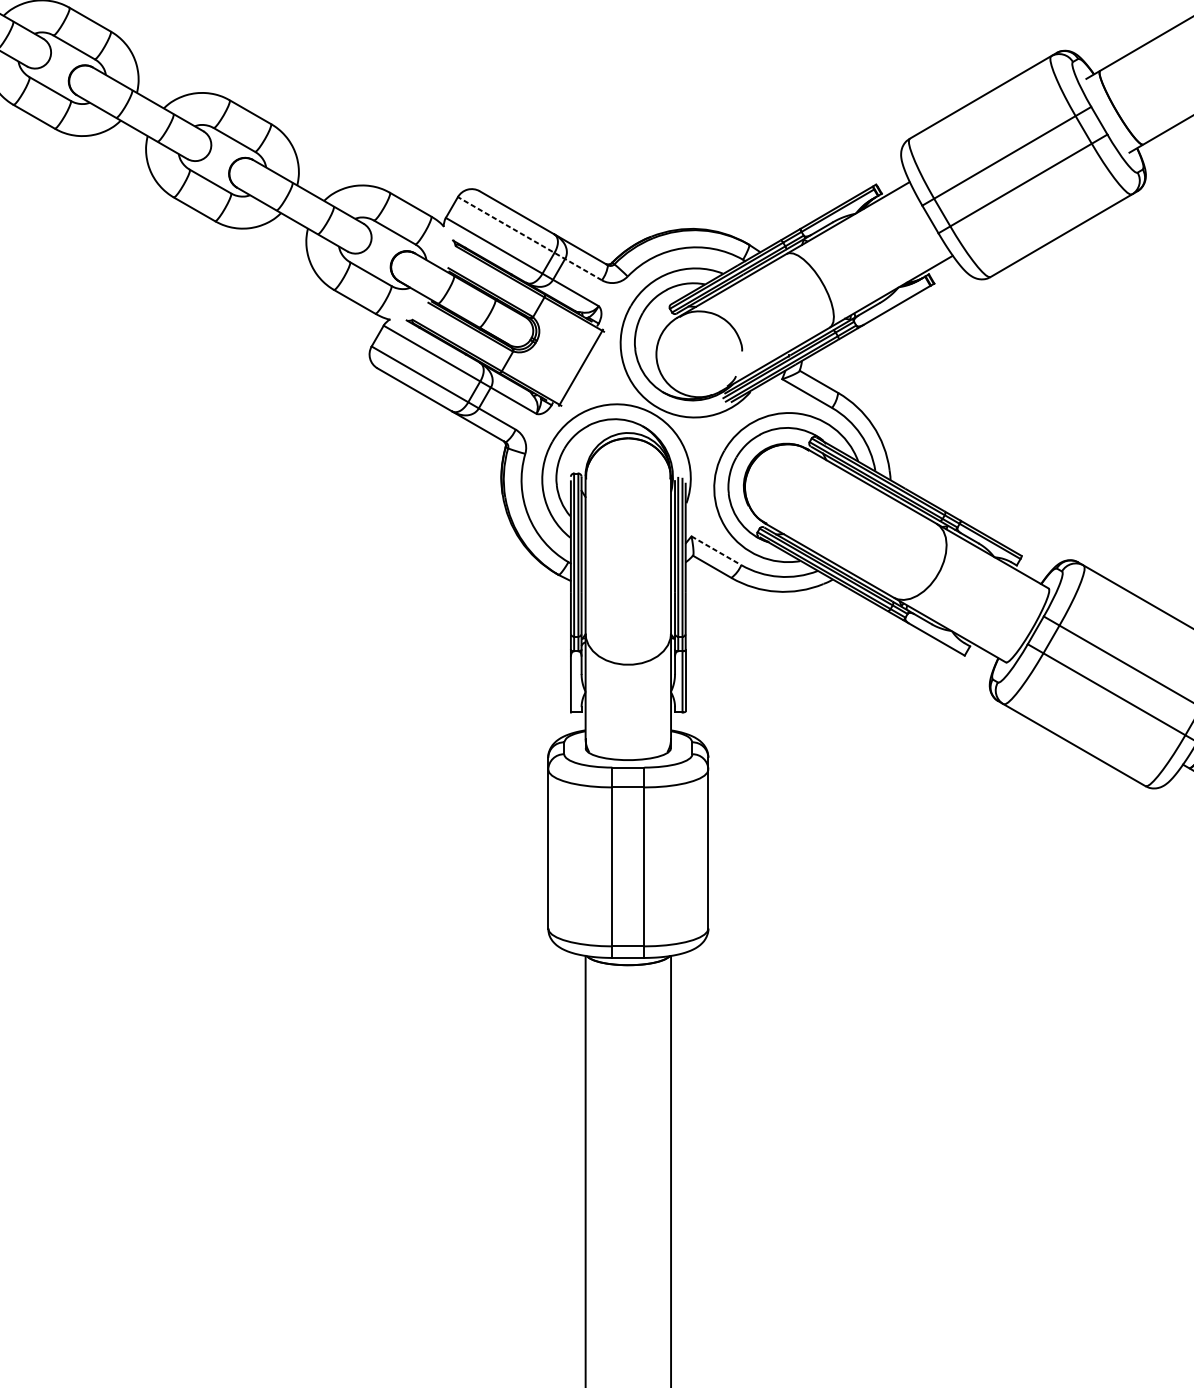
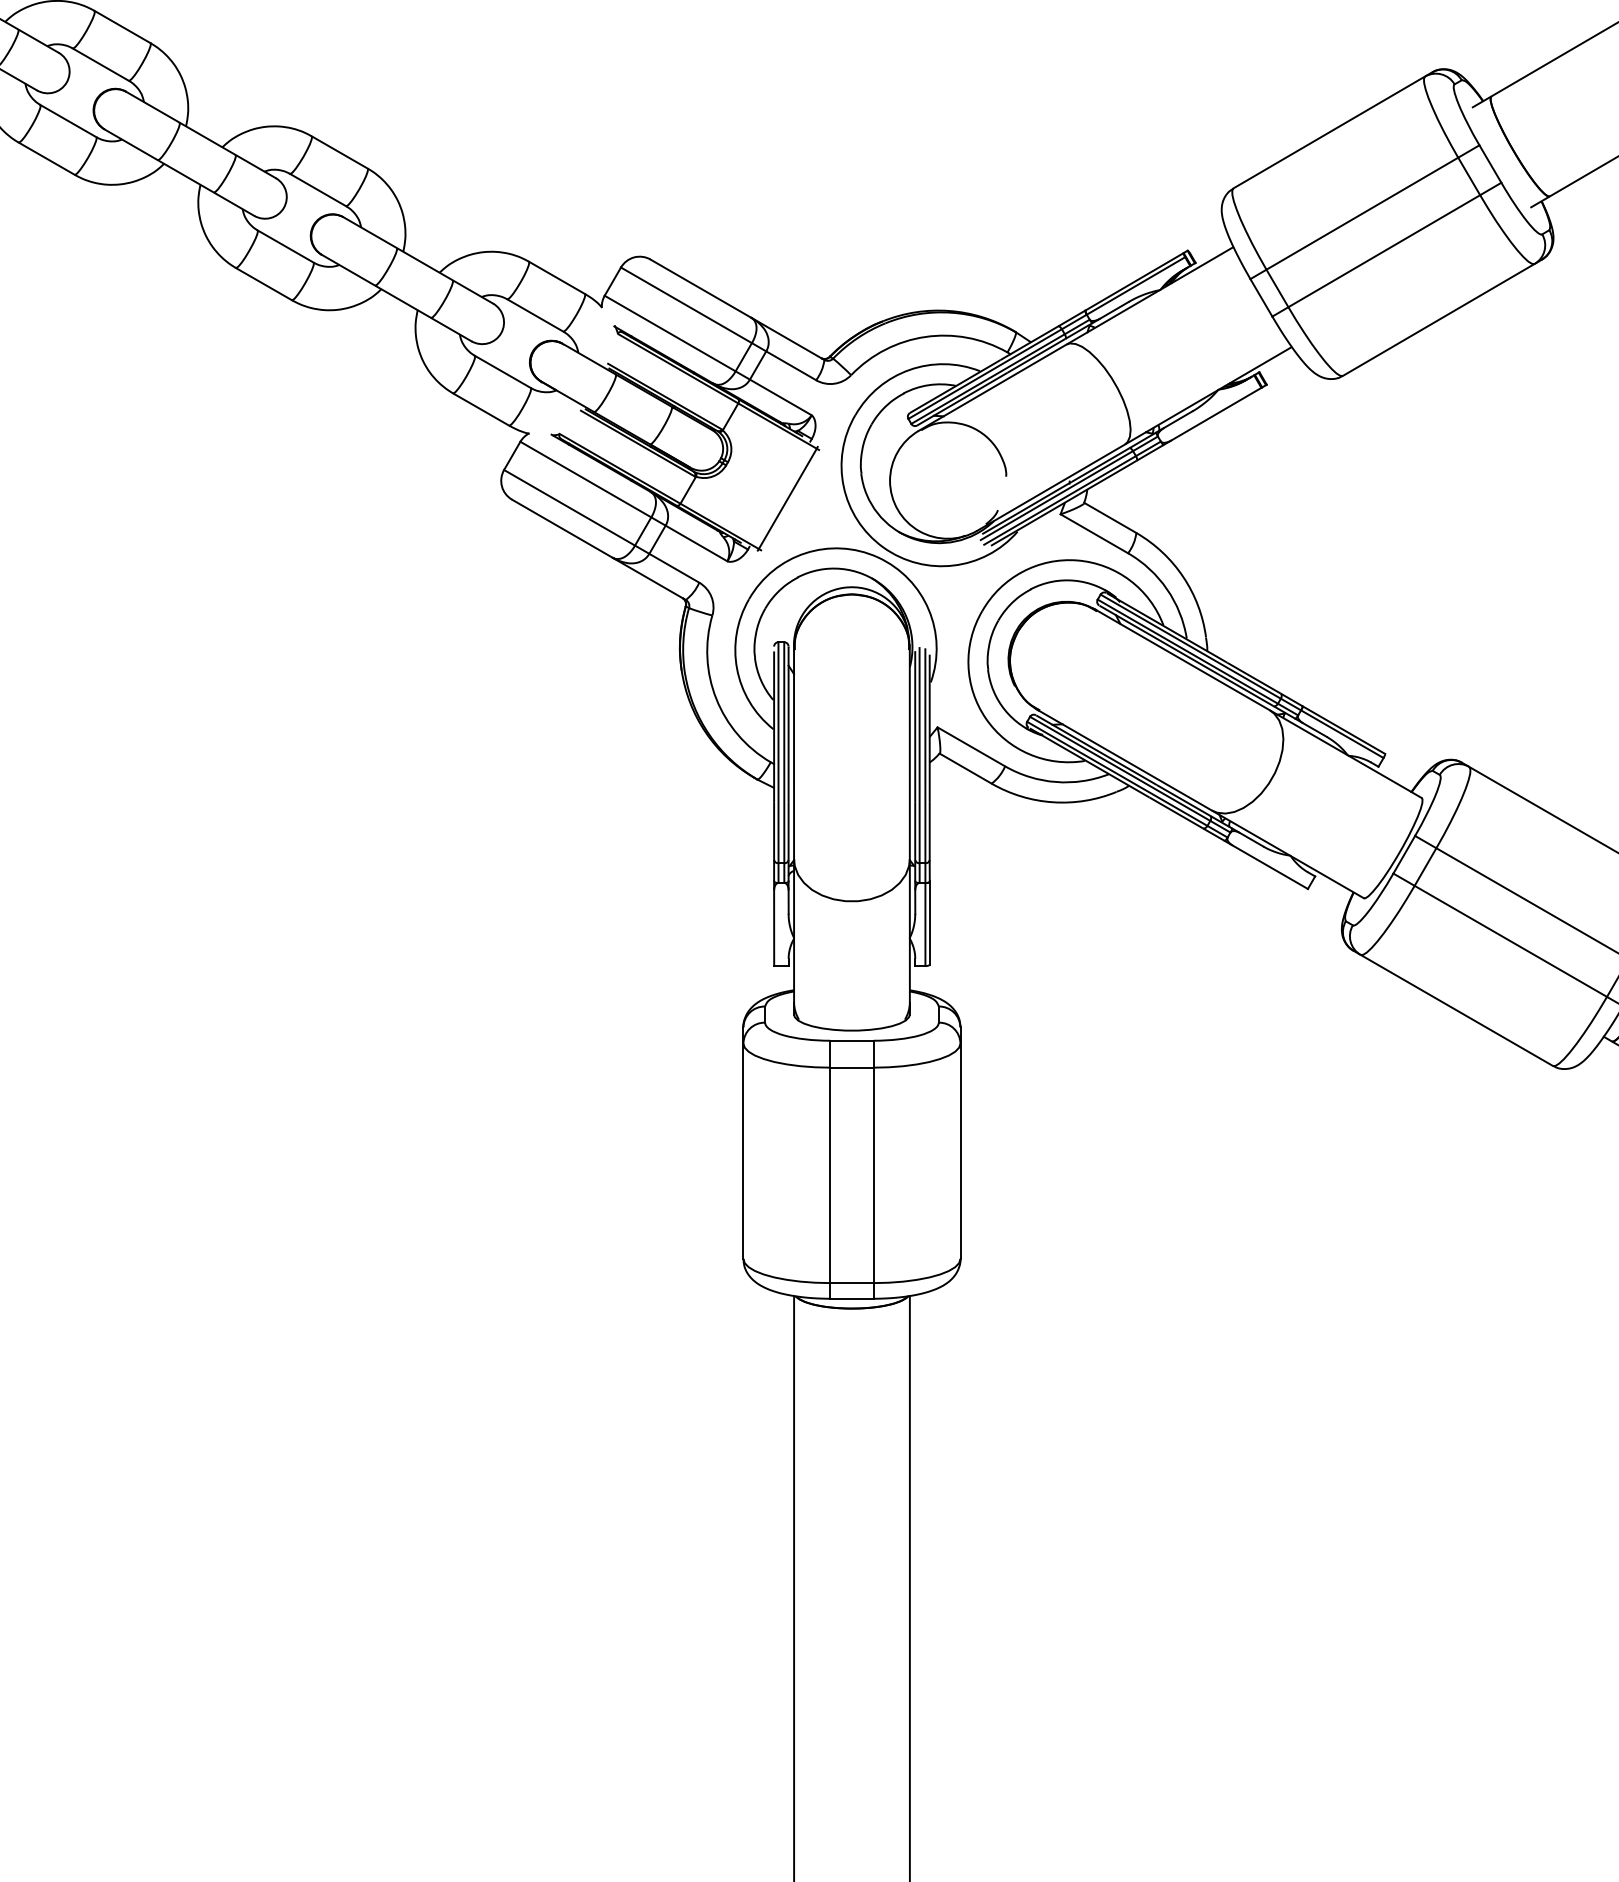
line: (529, 238) -> (718, 323), dashed -> solid
line: (716, 550) -> (971, 746), dashed -> solid

